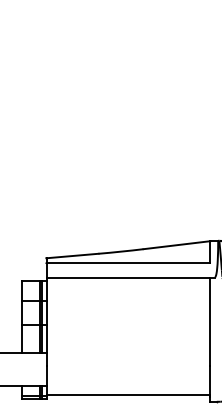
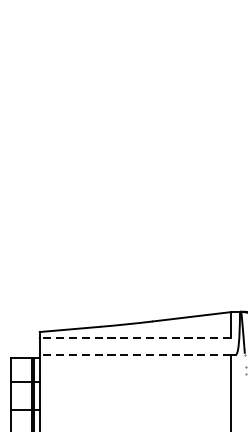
line: (128, 263) -> (135, 338), solid -> dashed
line: (128, 277) -> (135, 354), solid -> dashed

